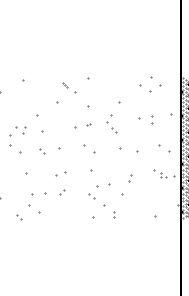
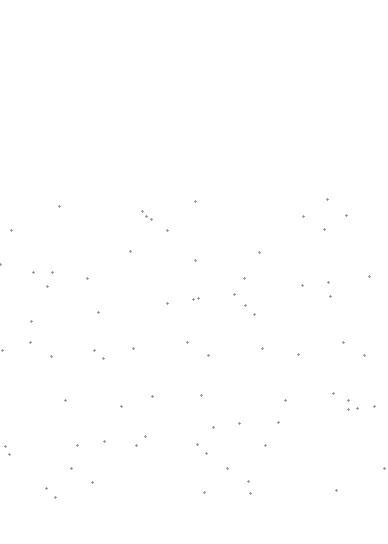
part: (20, 130) -> (42, 279), moved
part: (60, 173) -> (136, 401), size x1.6
part: (130, 178) -> (283, 411), size x1.6

